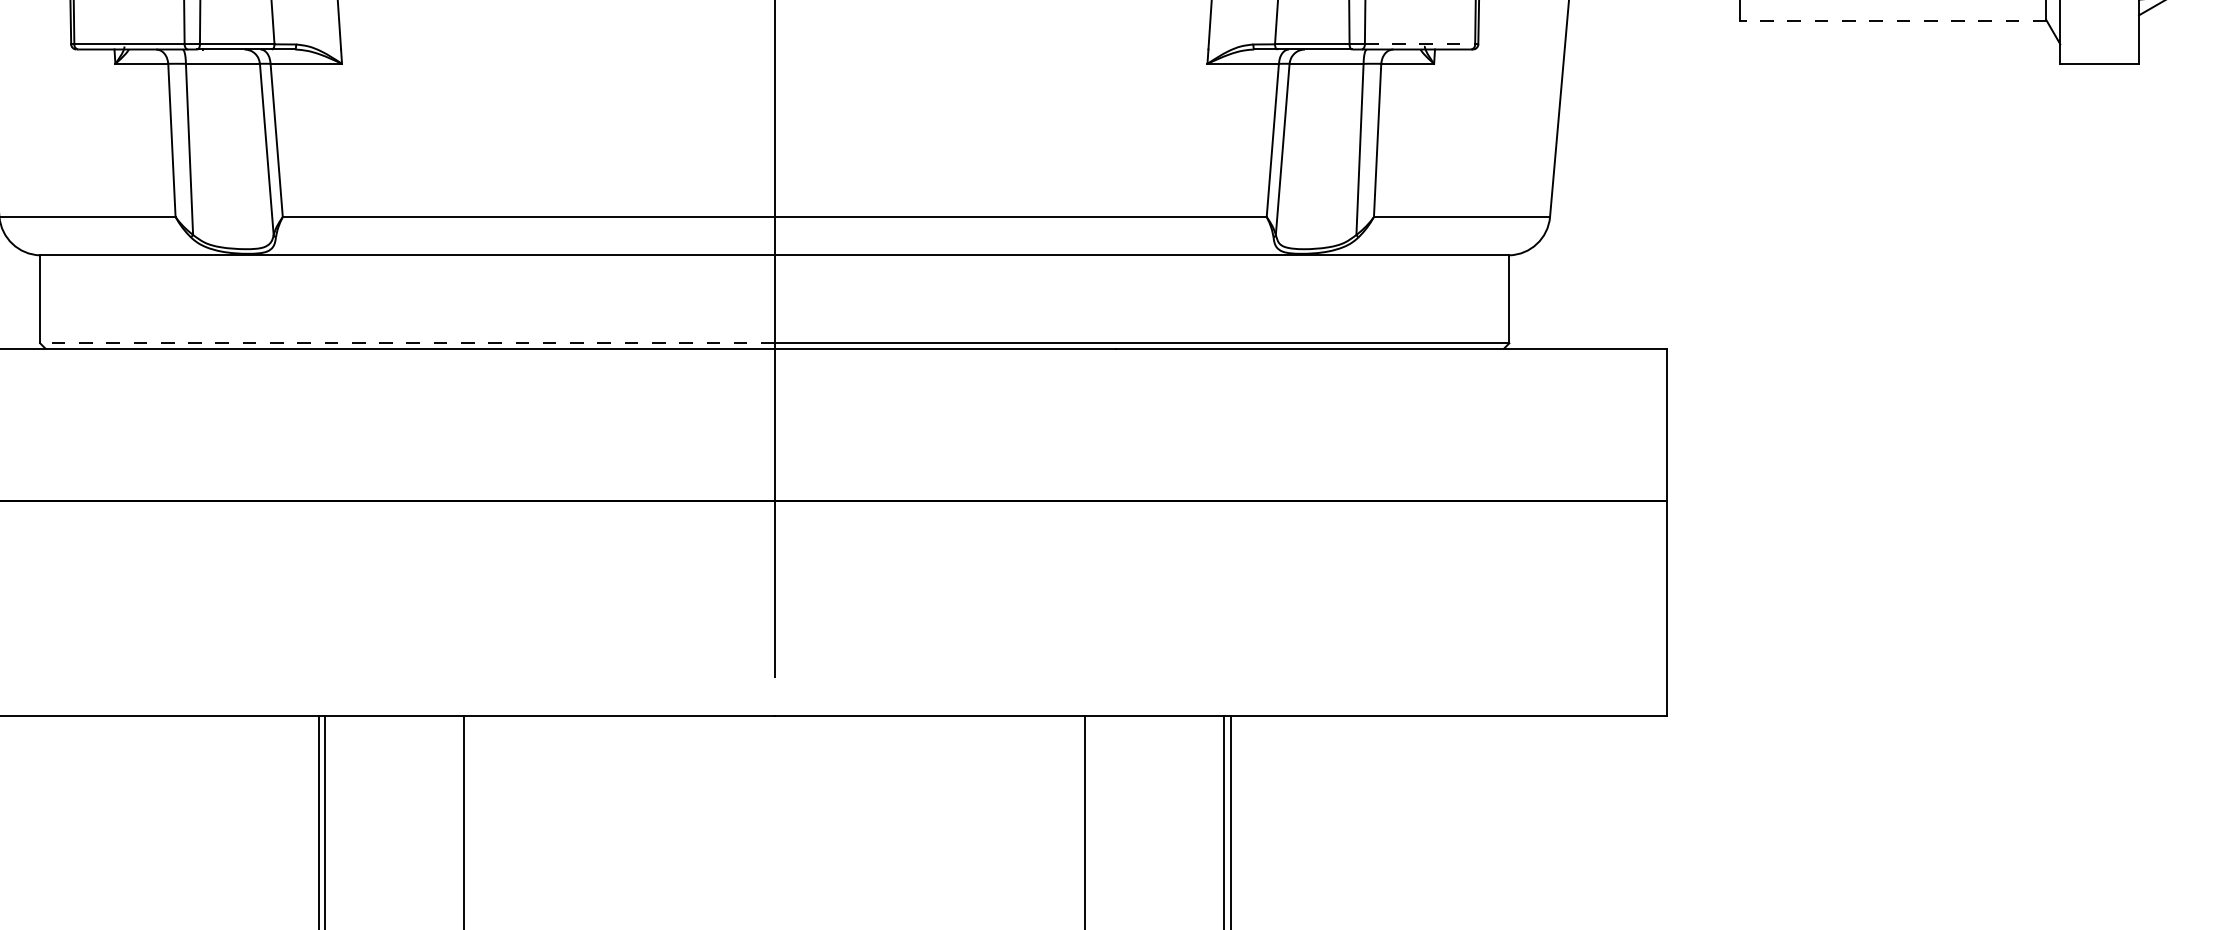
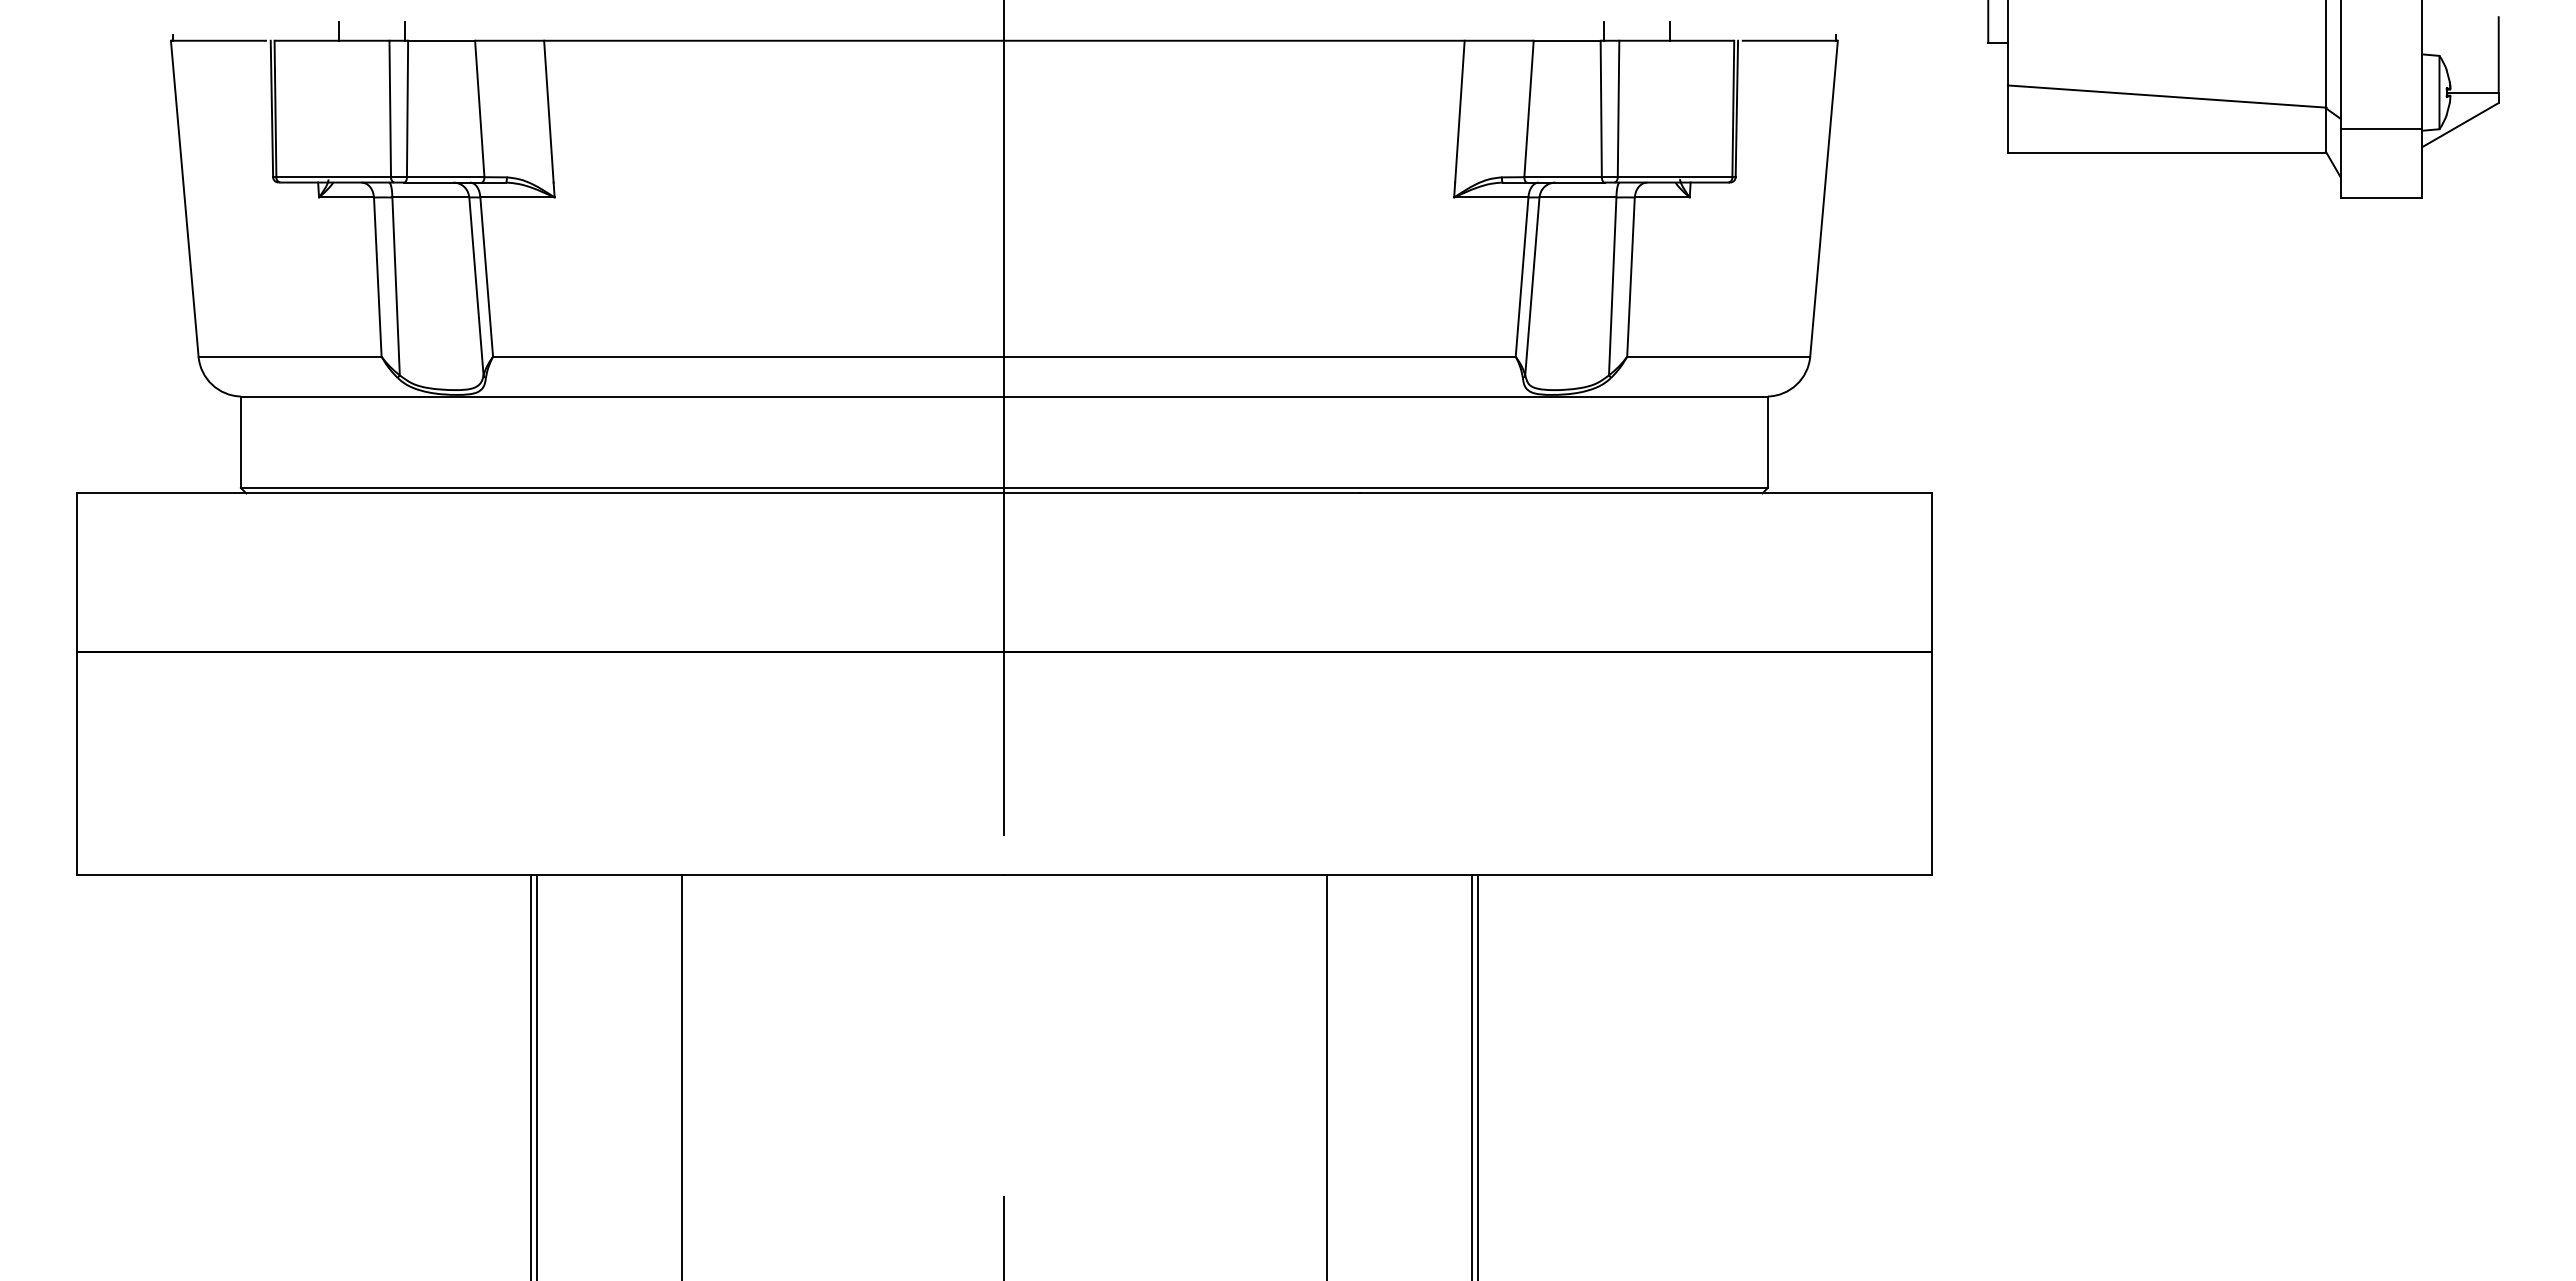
line: (1892, 20) -> (2166, 152), dashed -> solid
line: (1420, 44) -> (1675, 177), dashed -> solid
line: (407, 342) -> (622, 487), dashed -> solid

